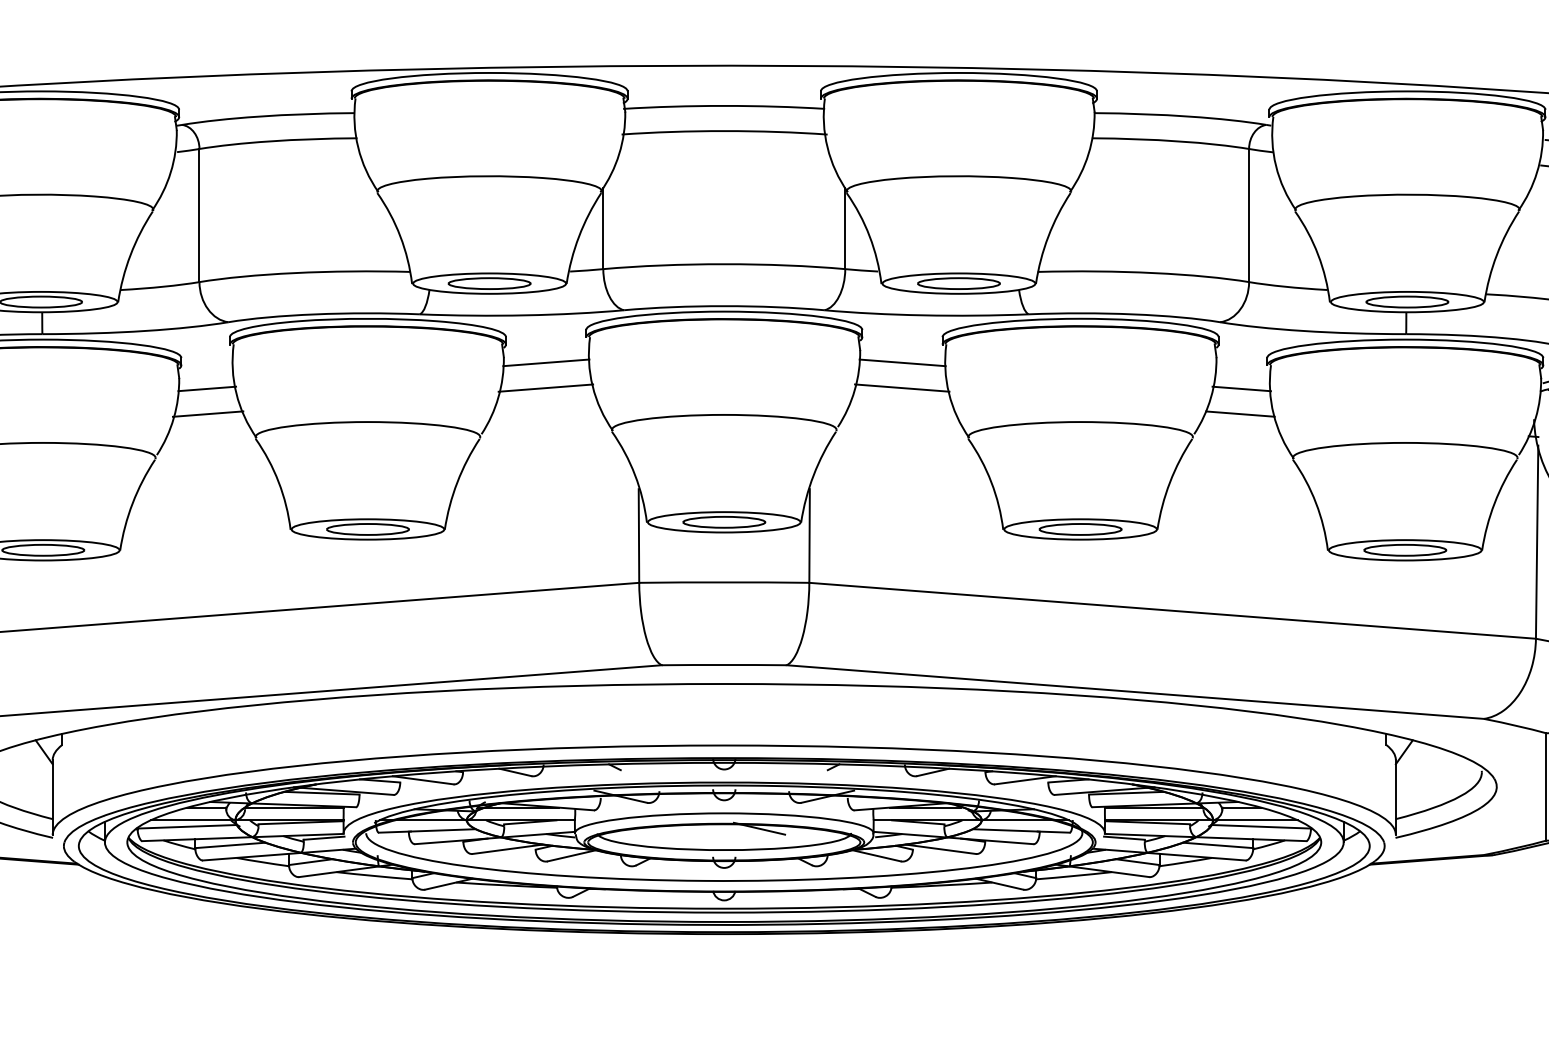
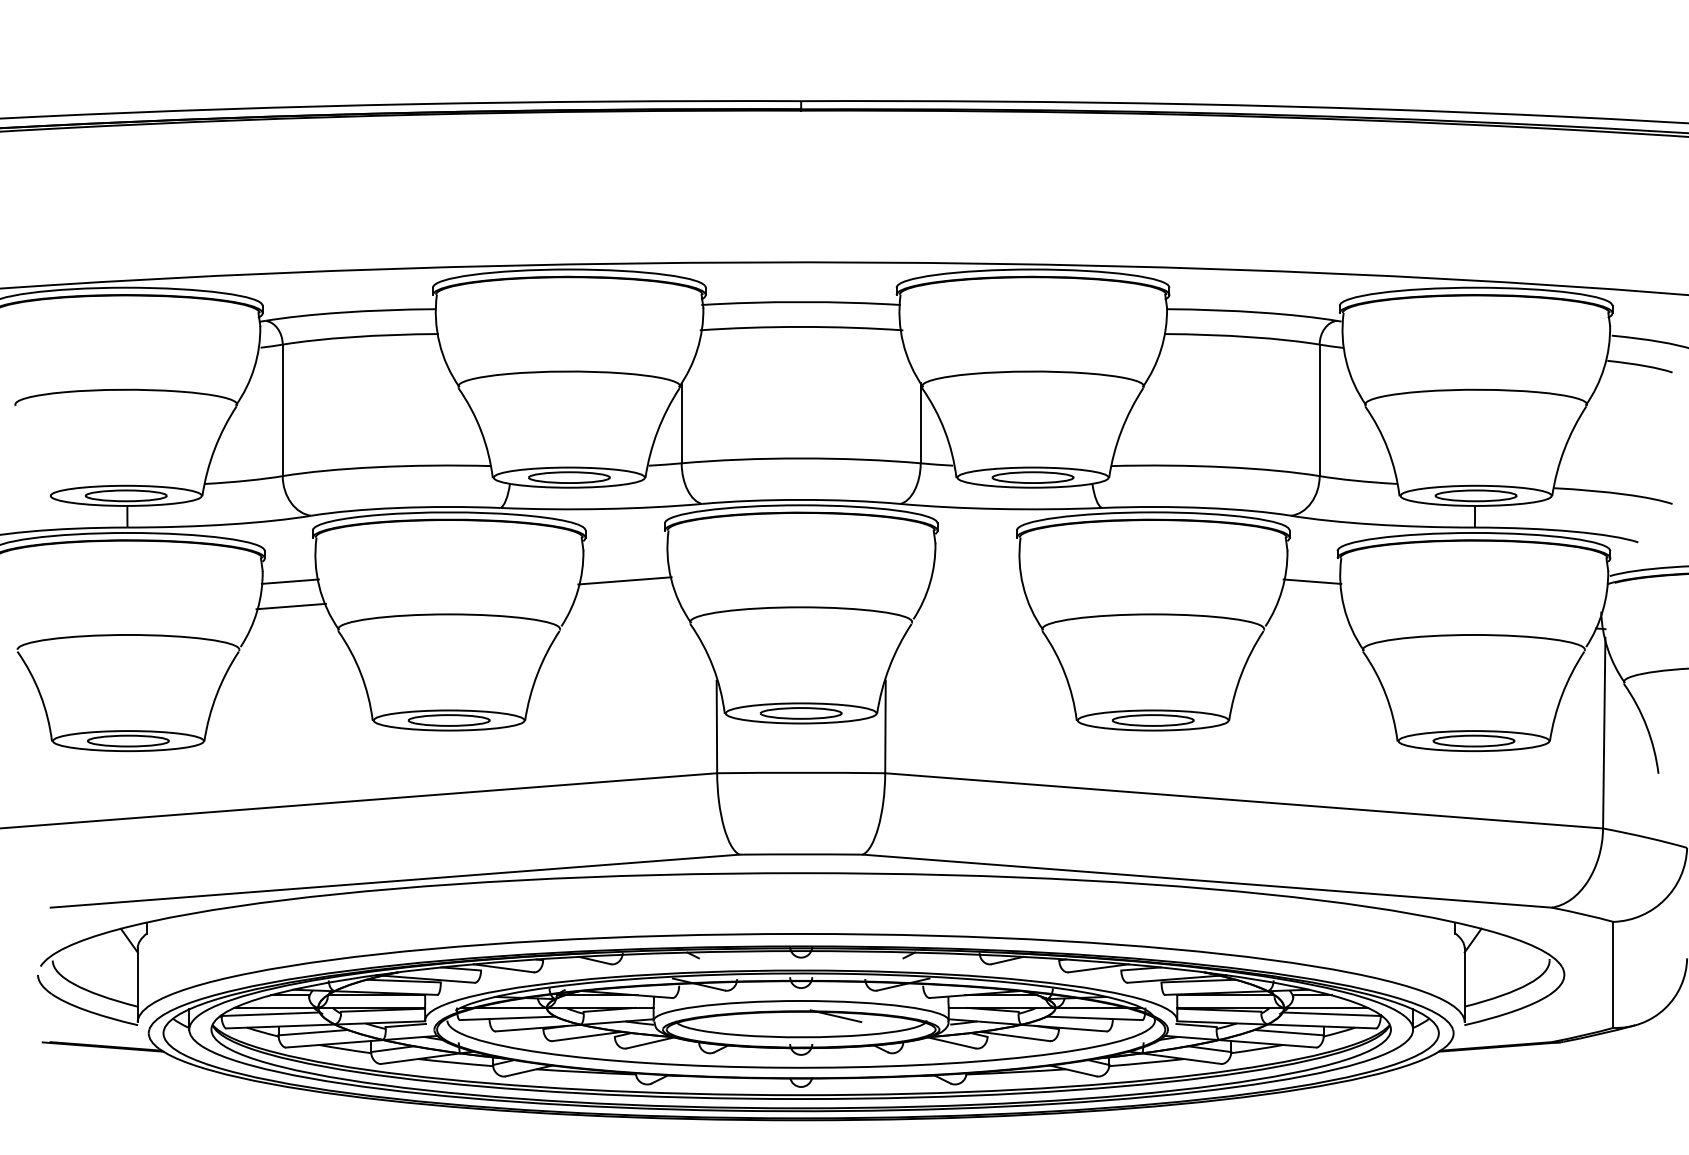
line: (545, 362) -> (624, 555), removed
line: (901, 362) -> (976, 555), removed
line: (901, 387) -> (976, 580), removed
line: (1239, 414) -> (1310, 606), removed

